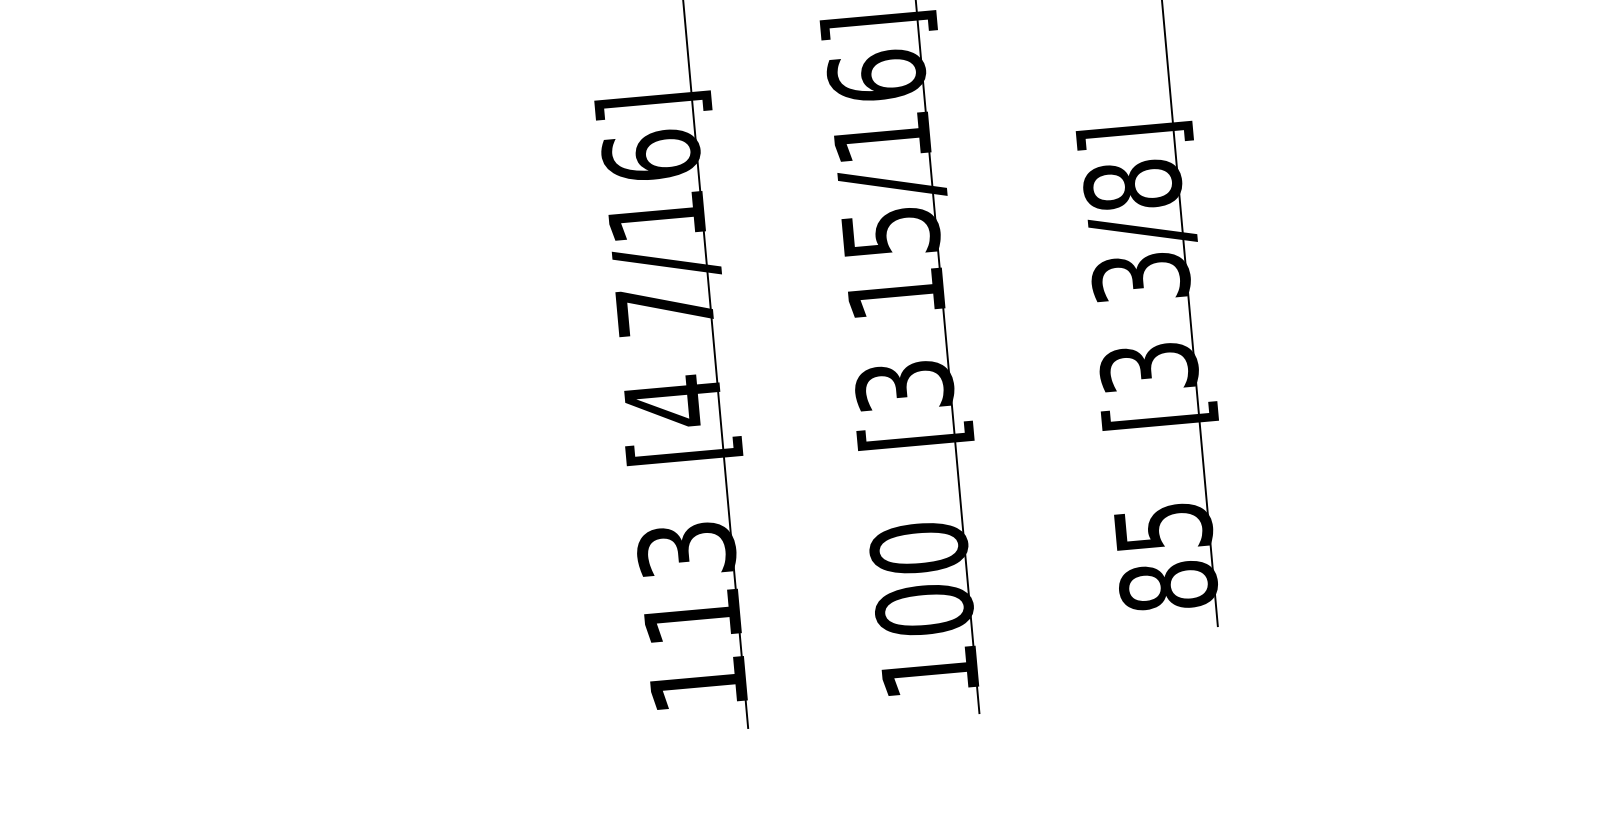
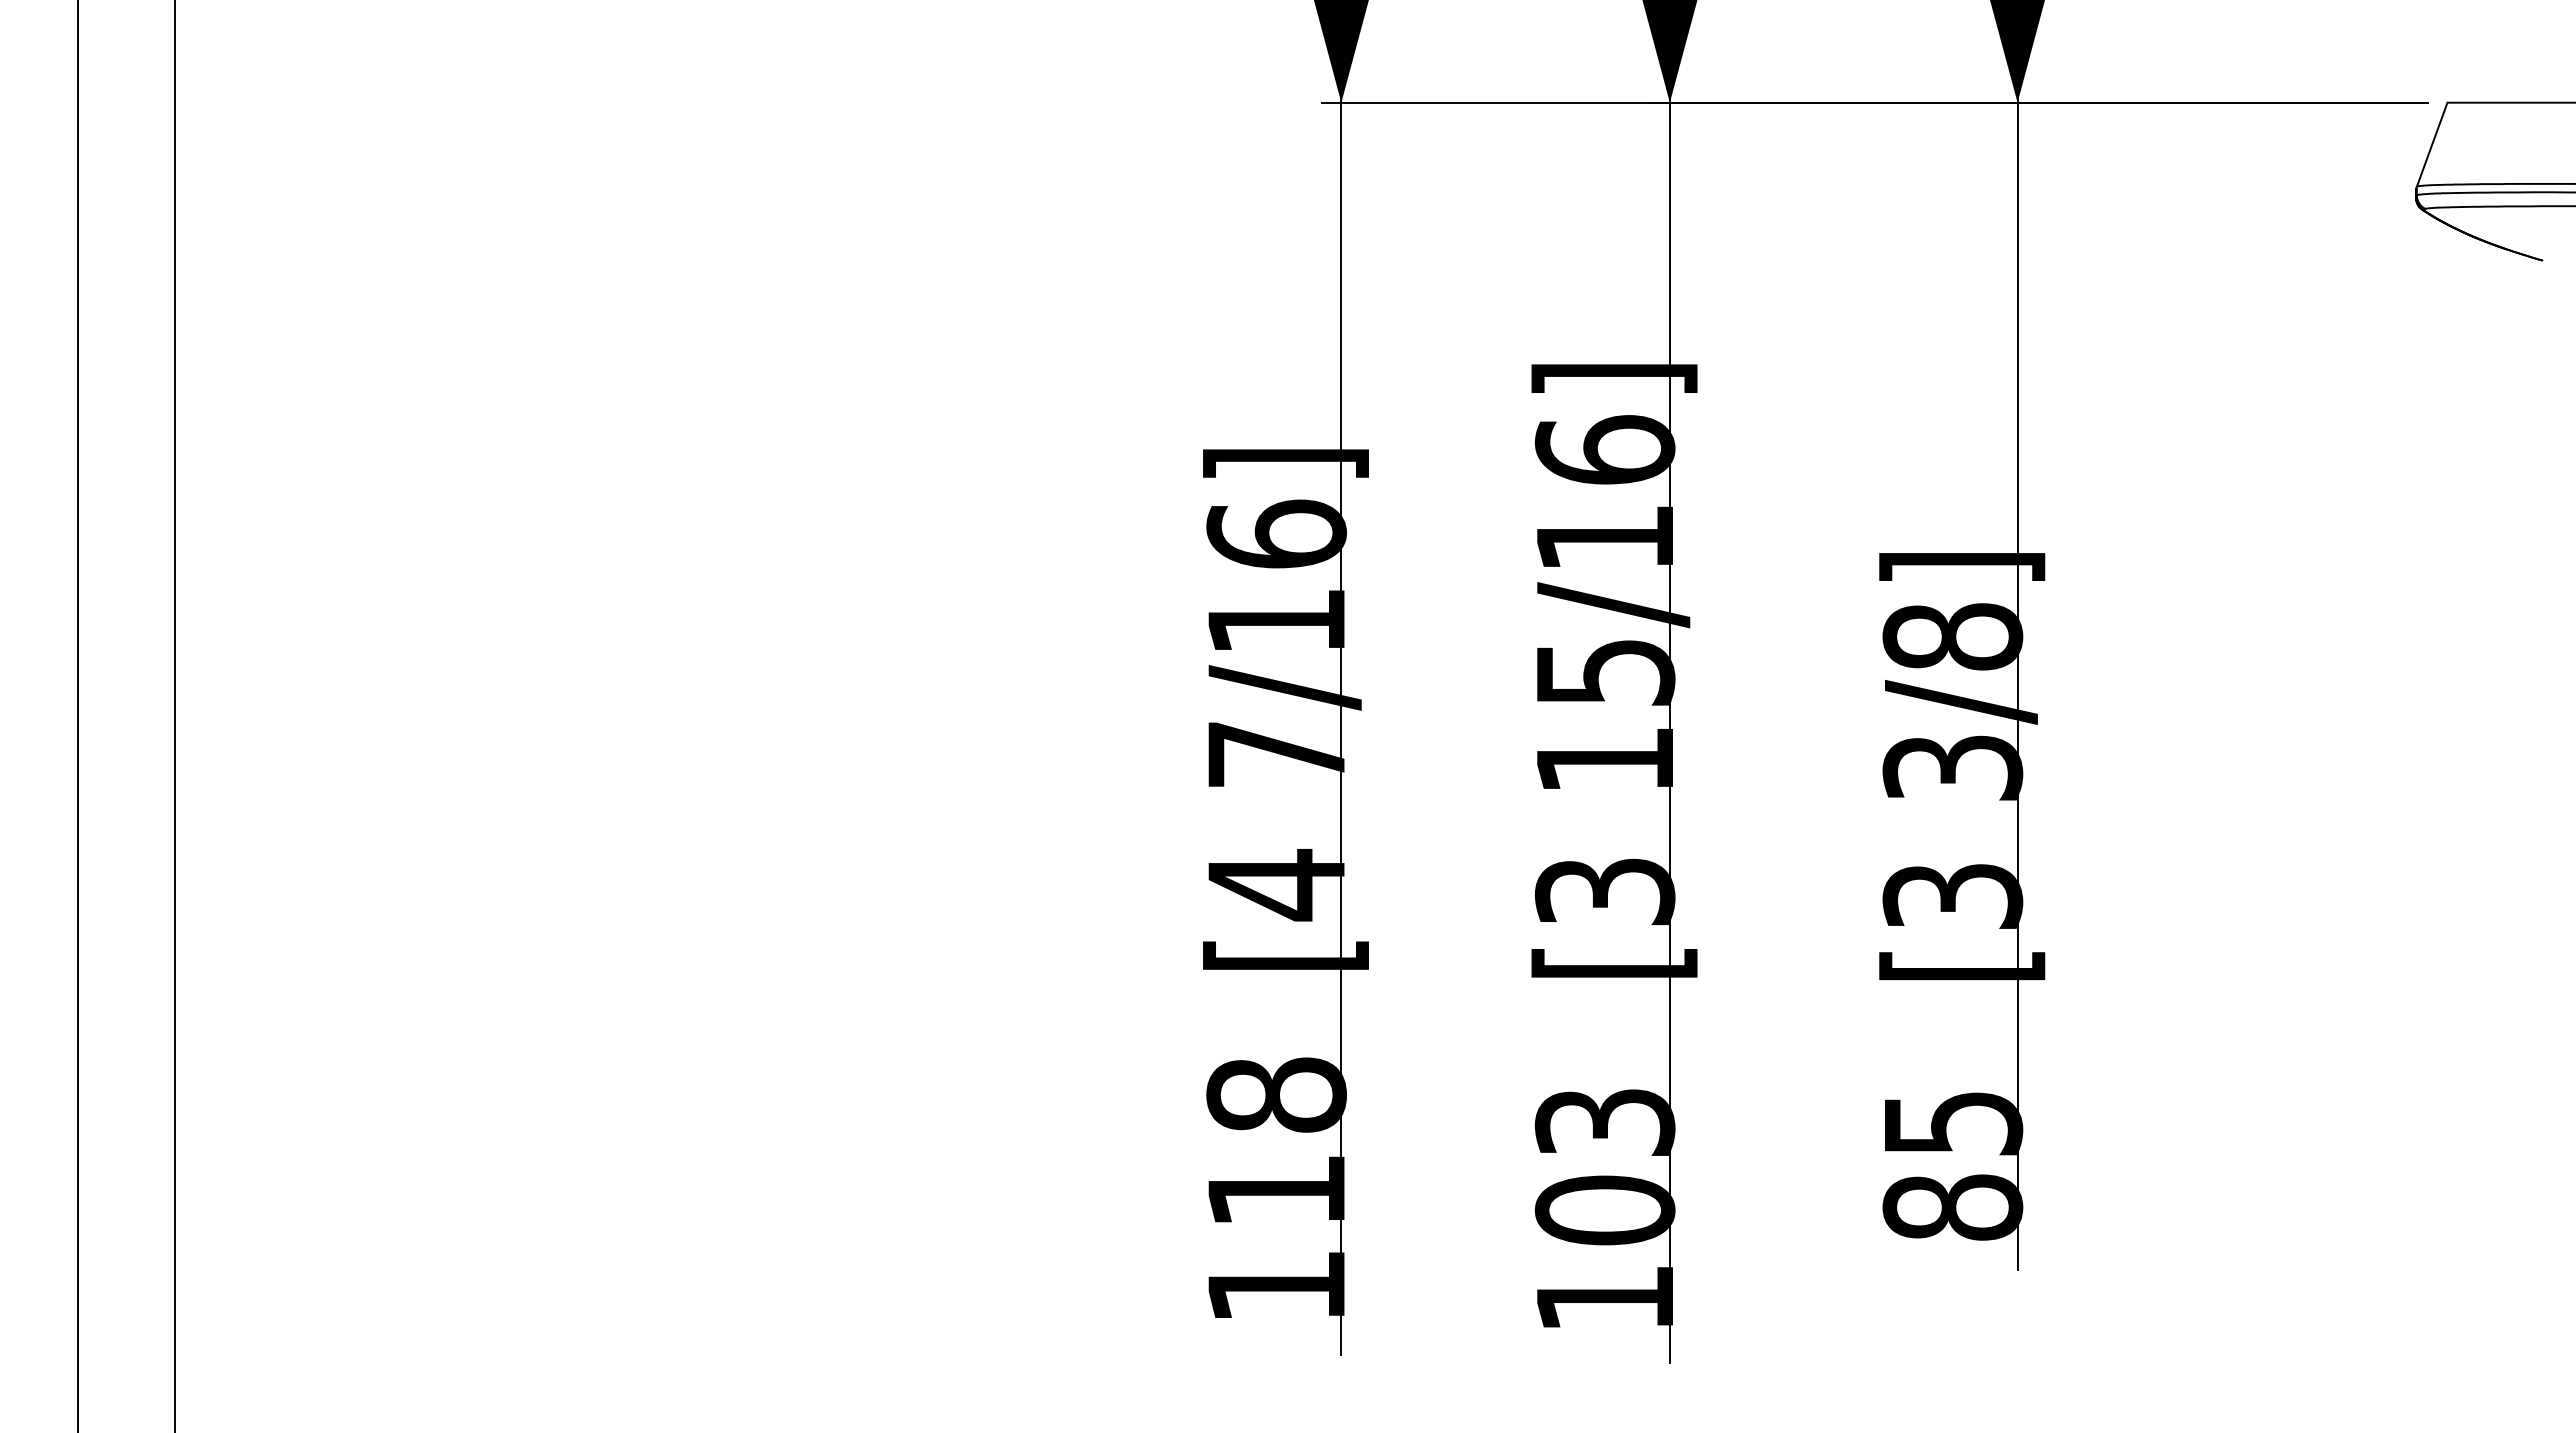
text: (918, 548) -> (1604, 1122), 100 -> 103
text: (686, 549) -> (1276, 1094), 113 -> 118

